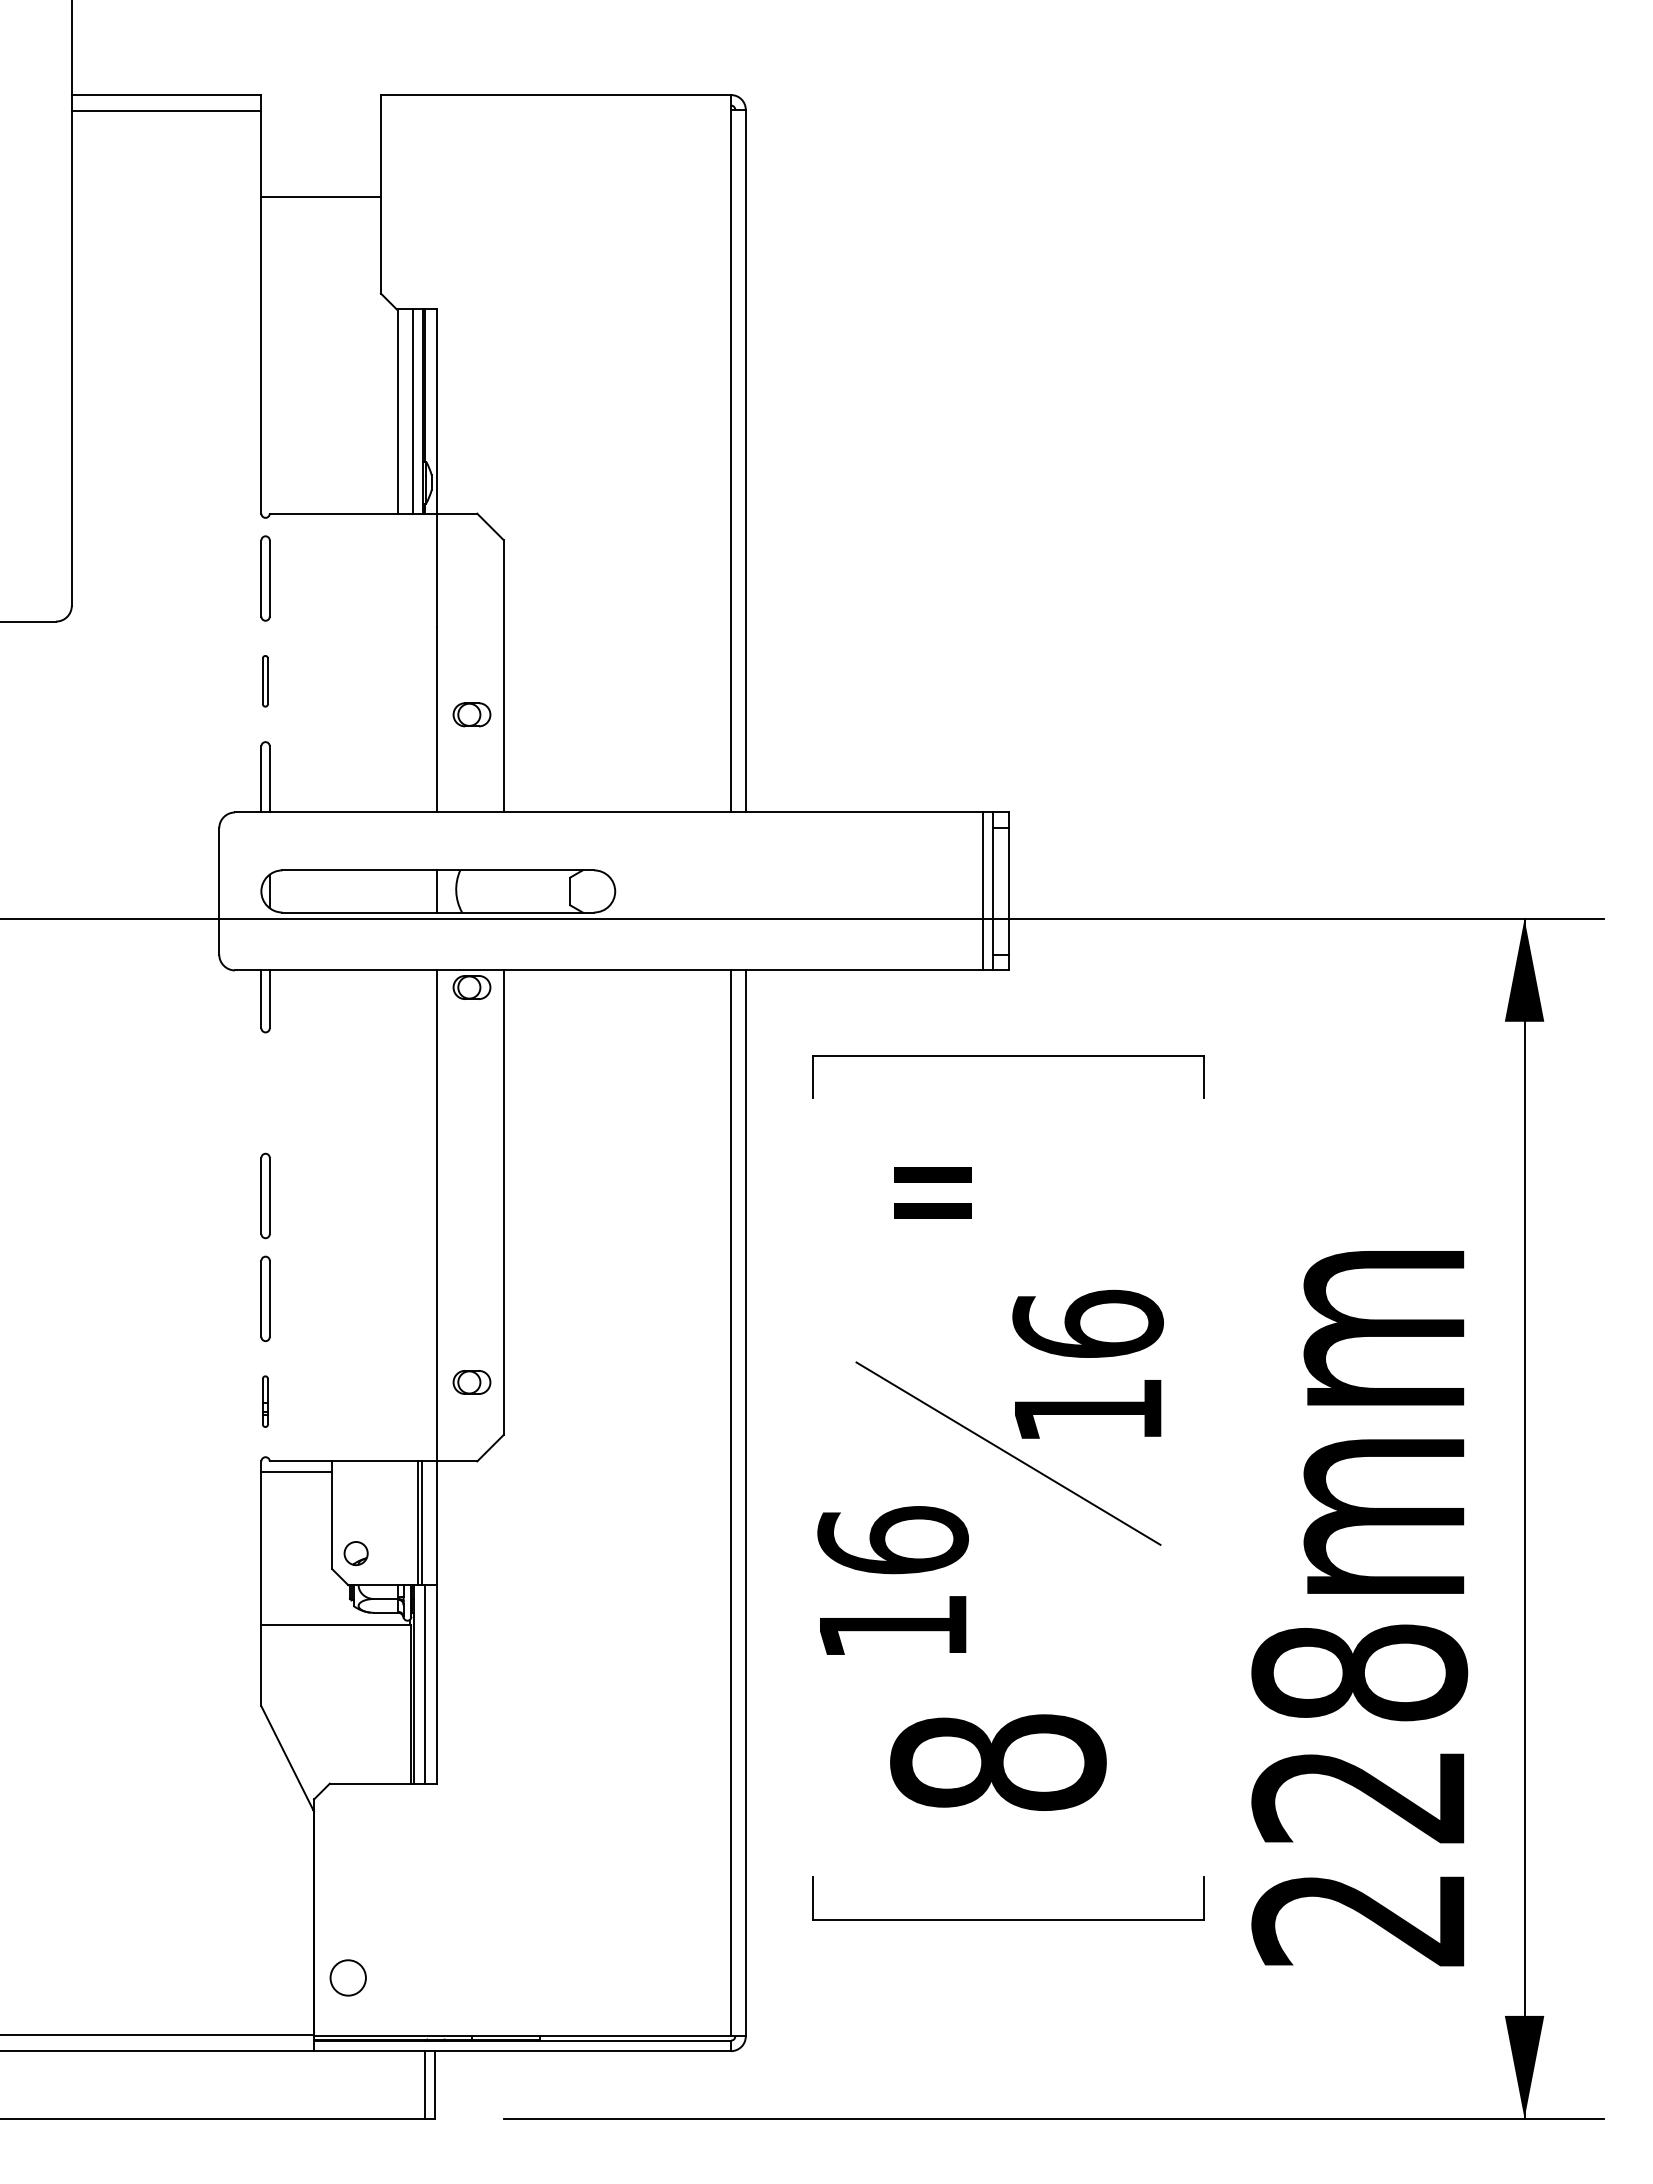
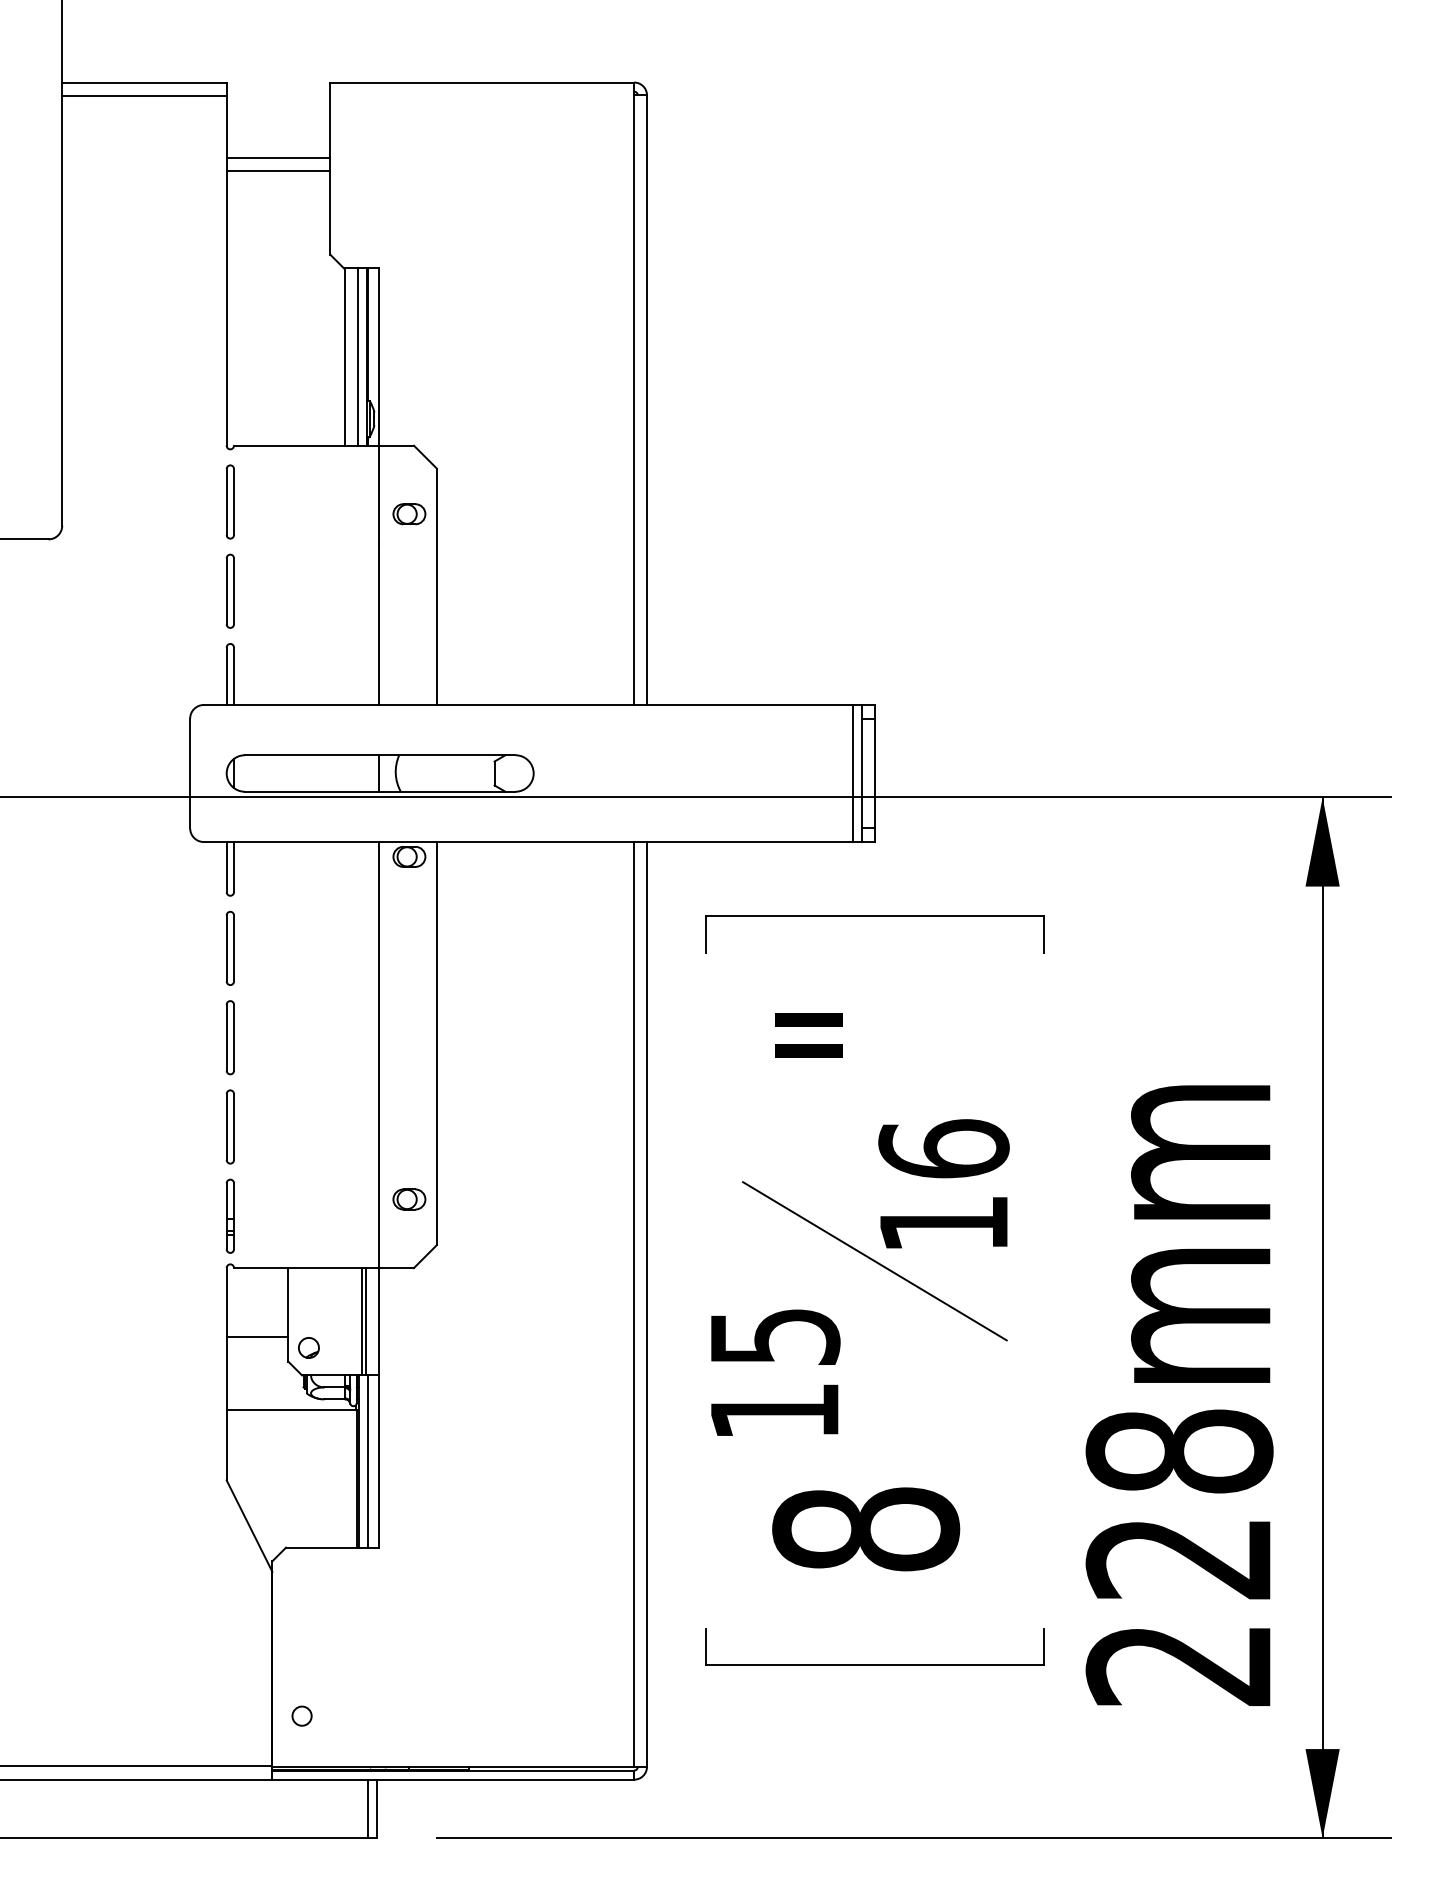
line: (321, 181) -> (278, 157), added
part: (264, 680) -> (229, 590), size x1.67
part: (472, 715) -> (409, 514), moved
part: (264, 1092) -> (229, 947), added
part: (264, 1400) -> (229, 1215), size x1.67
line: (296, 1472) -> (257, 1336), moved
text: (892, 1539) -> (774, 1335), 16 -> 15
circle: (347, 1977) -> (301, 1715), size x0.62

